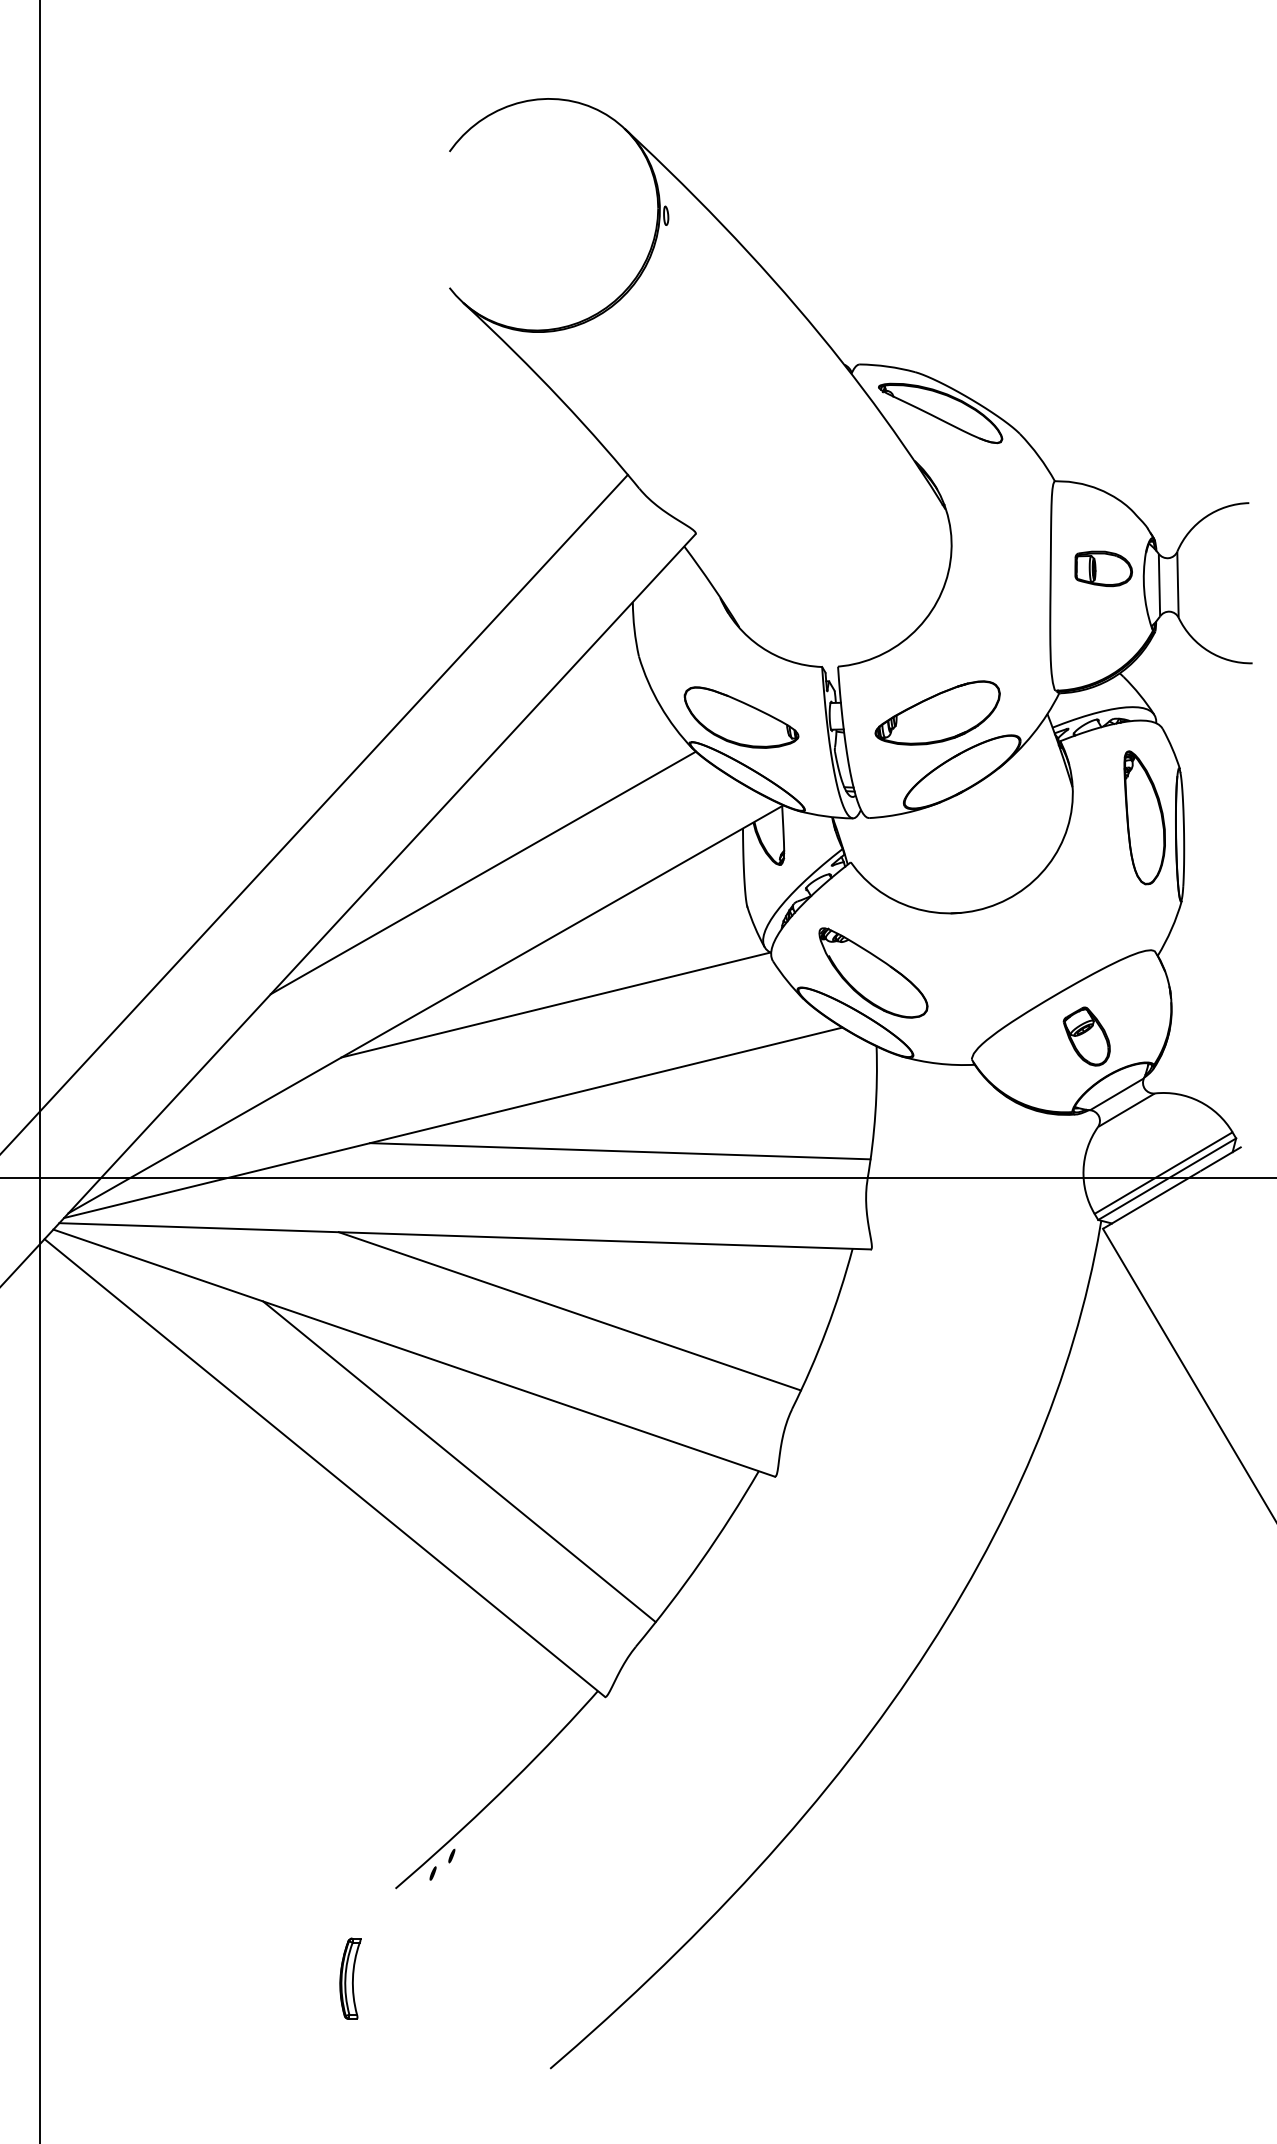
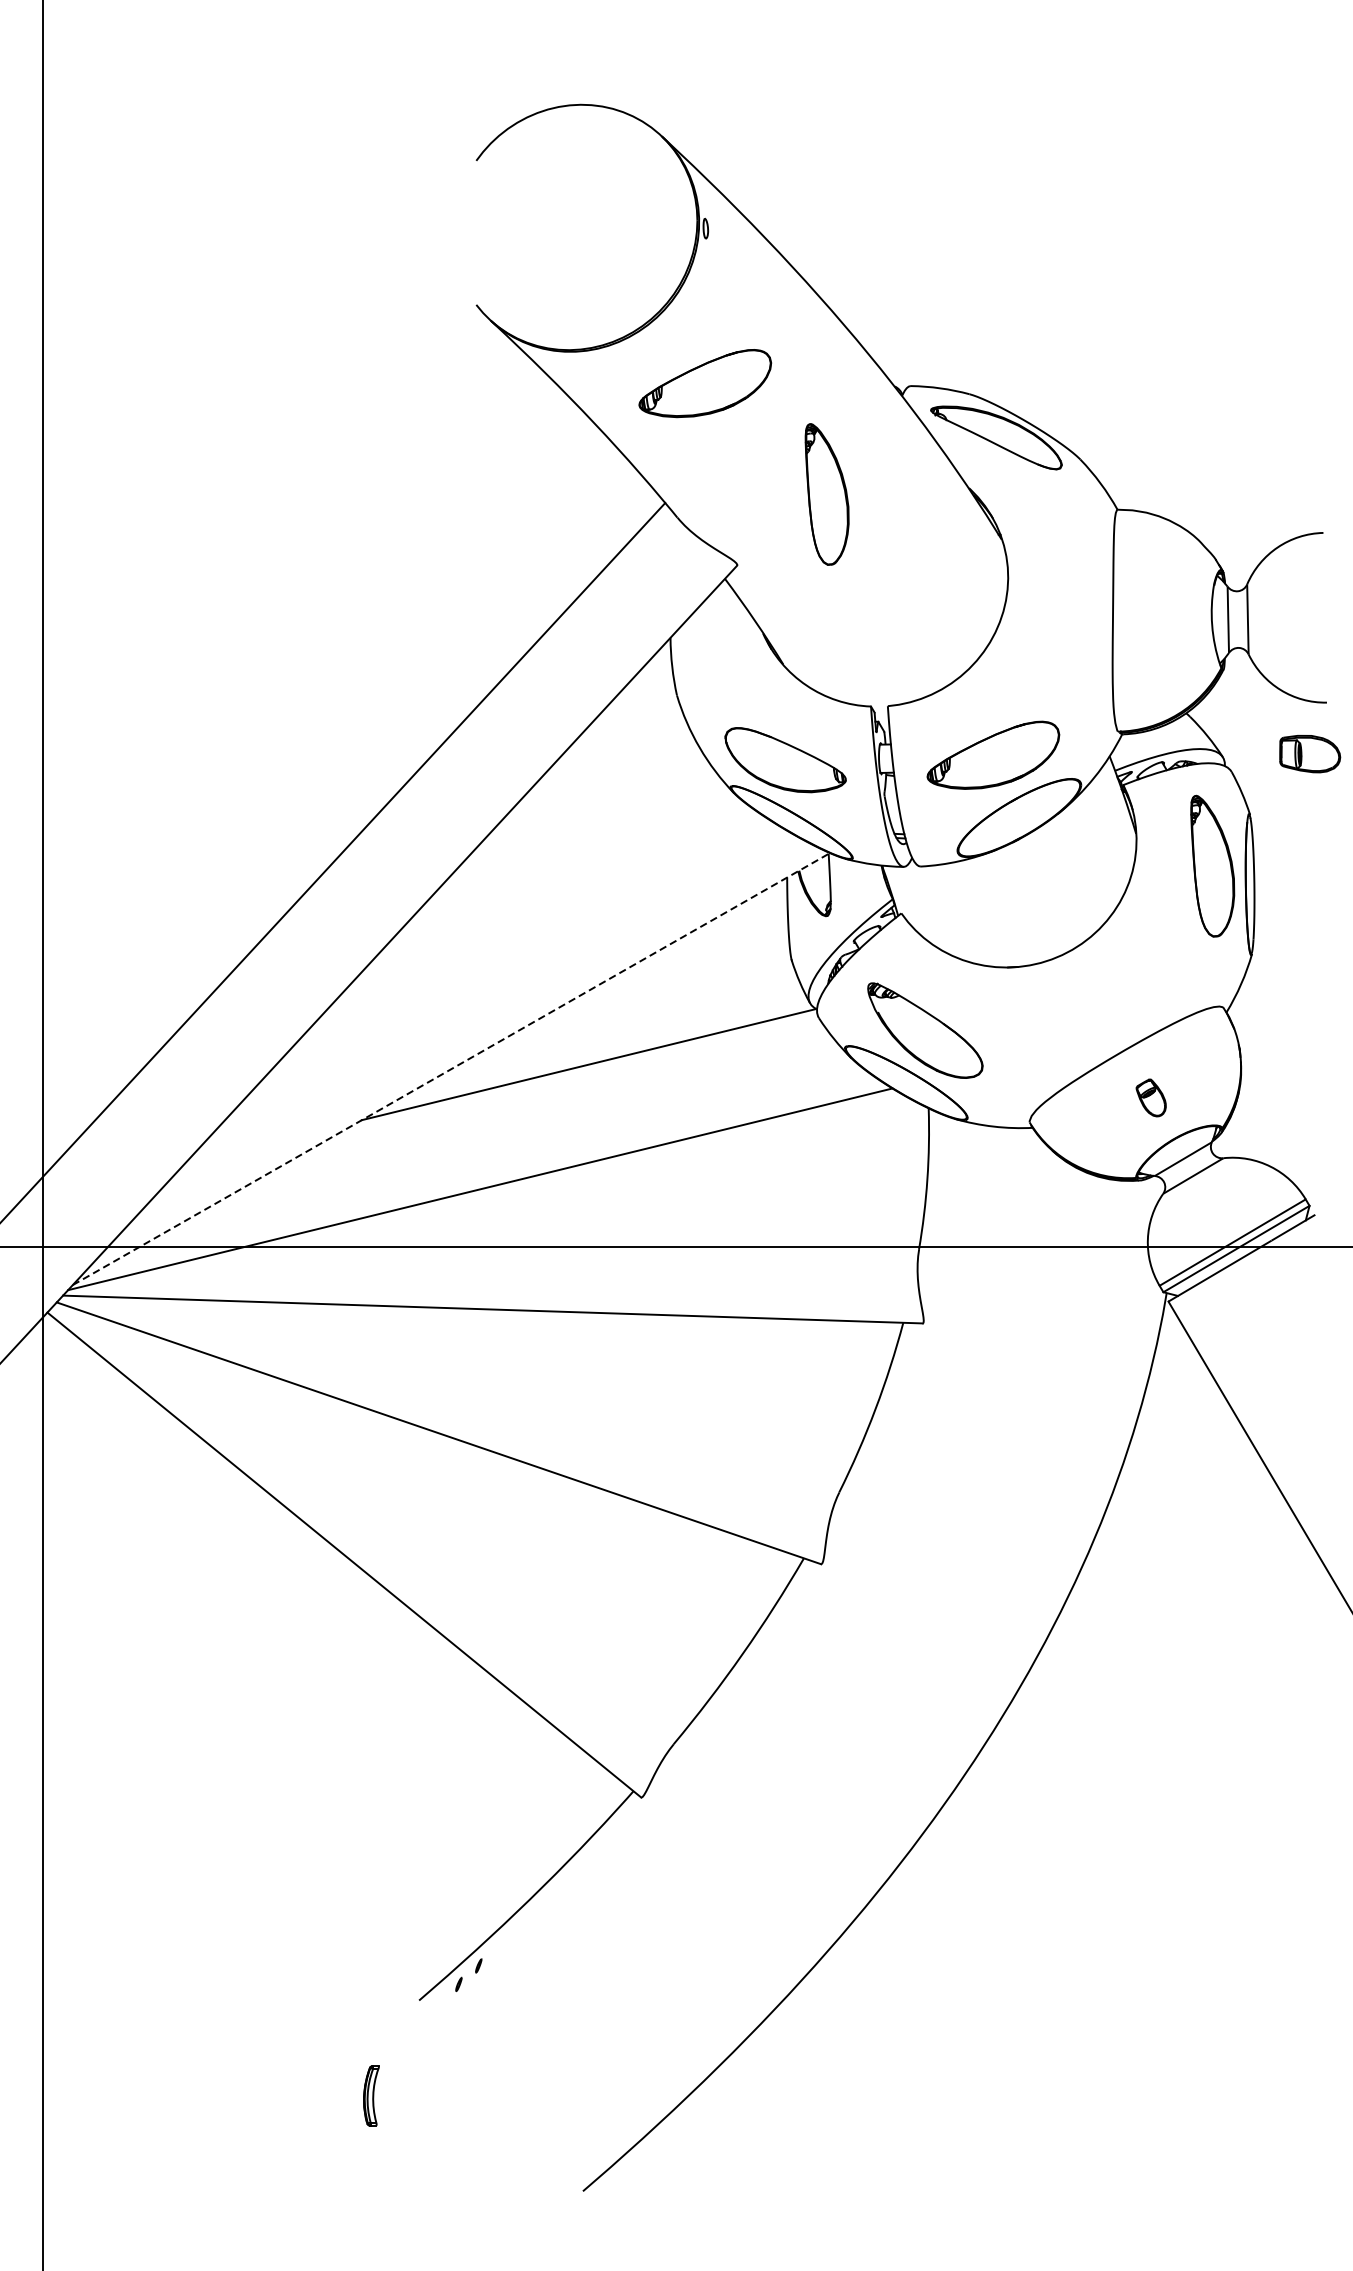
part: (665, 361) -> (705, 382), added
part: (780, 466) -> (826, 494), added
part: (1103, 568) -> (1309, 753), moved
line: (482, 872) -> (511, 924), removed
line: (426, 1009) -> (451, 1069), solid -> dashed
part: (1086, 1036) -> (1151, 1097), size x0.6
line: (620, 1151) -> (657, 1219), removed
line: (569, 1311) -> (603, 1389), removed
line: (459, 1461) -> (486, 1548), removed
part: (350, 1978) -> (371, 2095), size x0.7

